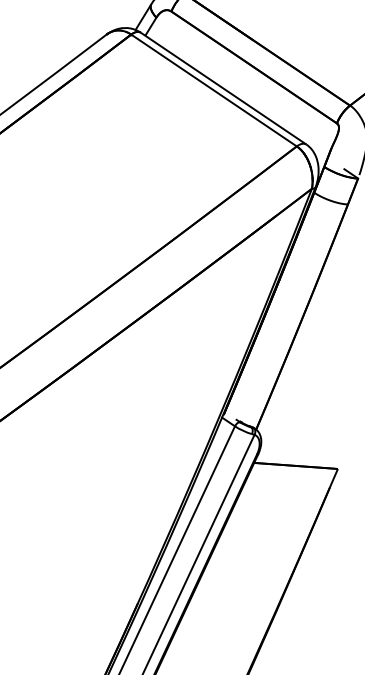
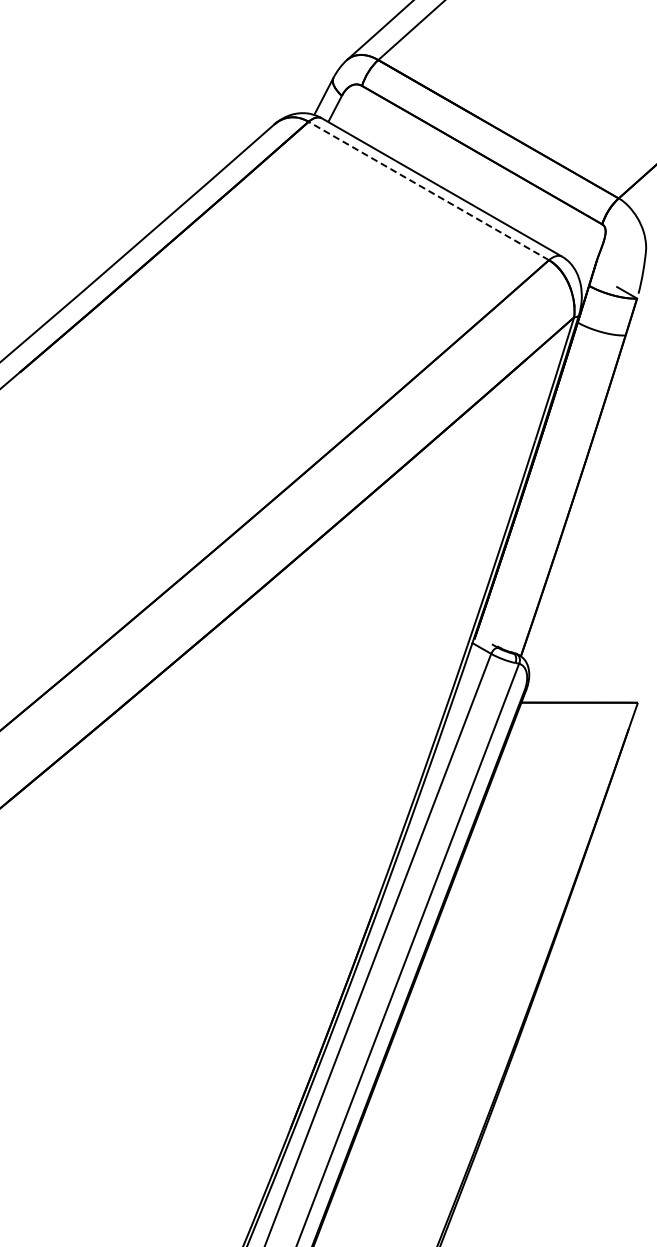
line: (213, 90) -> (428, 191), solid -> dashed

